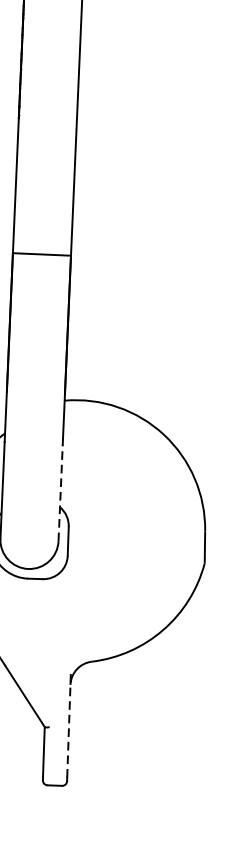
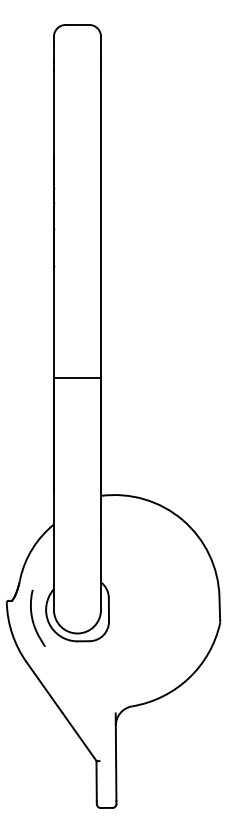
line: (61, 492) -> (101, 570), dashed -> solid
line: (69, 723) -> (116, 757), dashed -> solid

